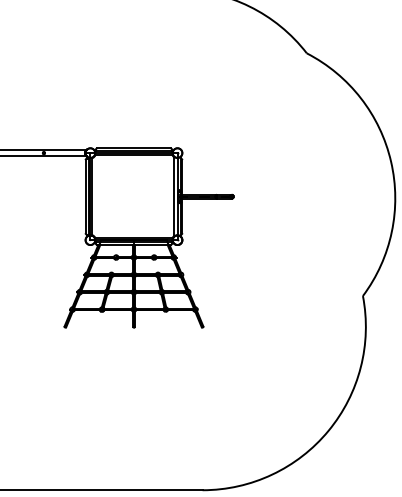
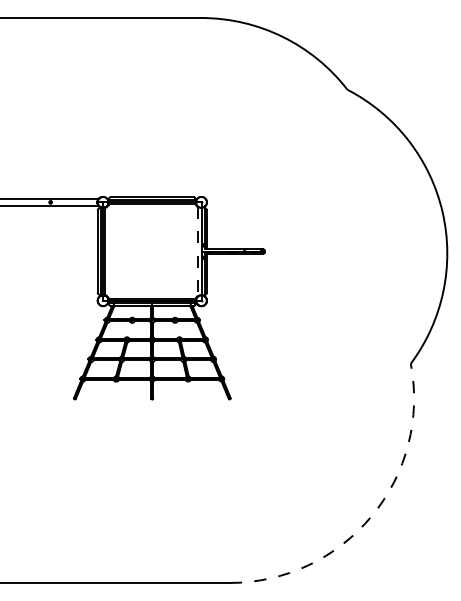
line: (174, 197) -> (197, 252), solid -> dashed
arc: (328, 431) -> (371, 516), solid -> dashed

